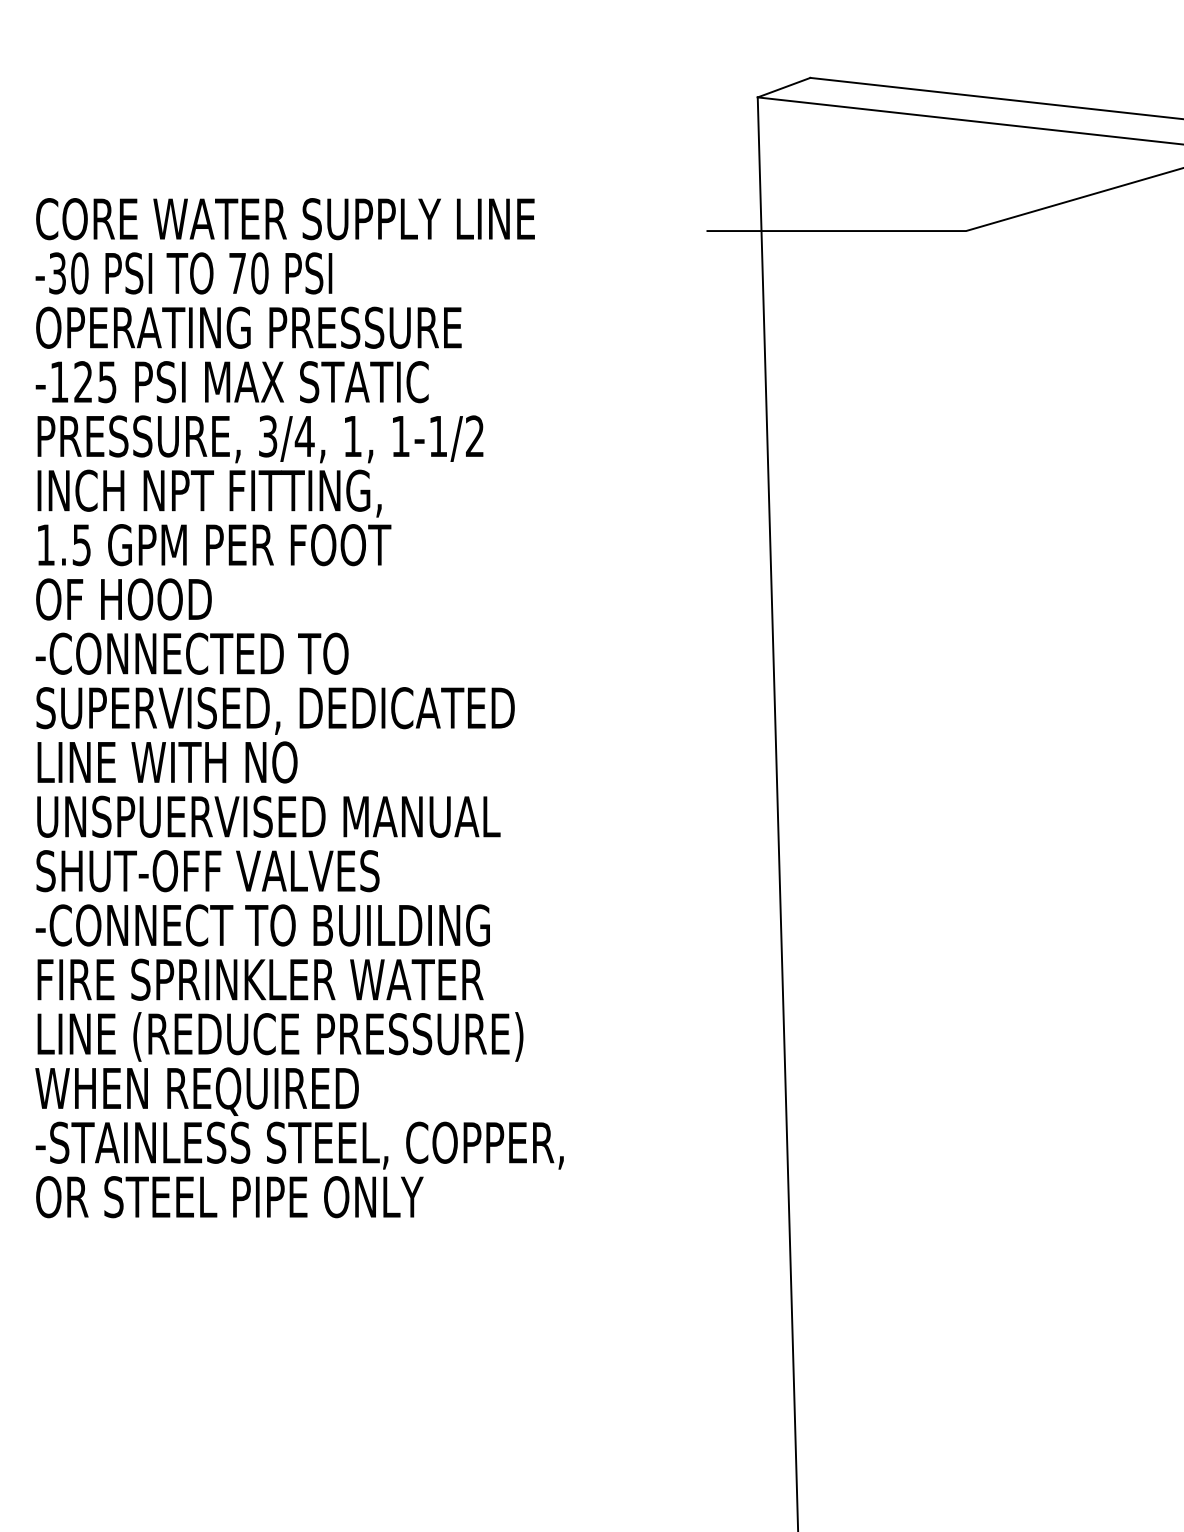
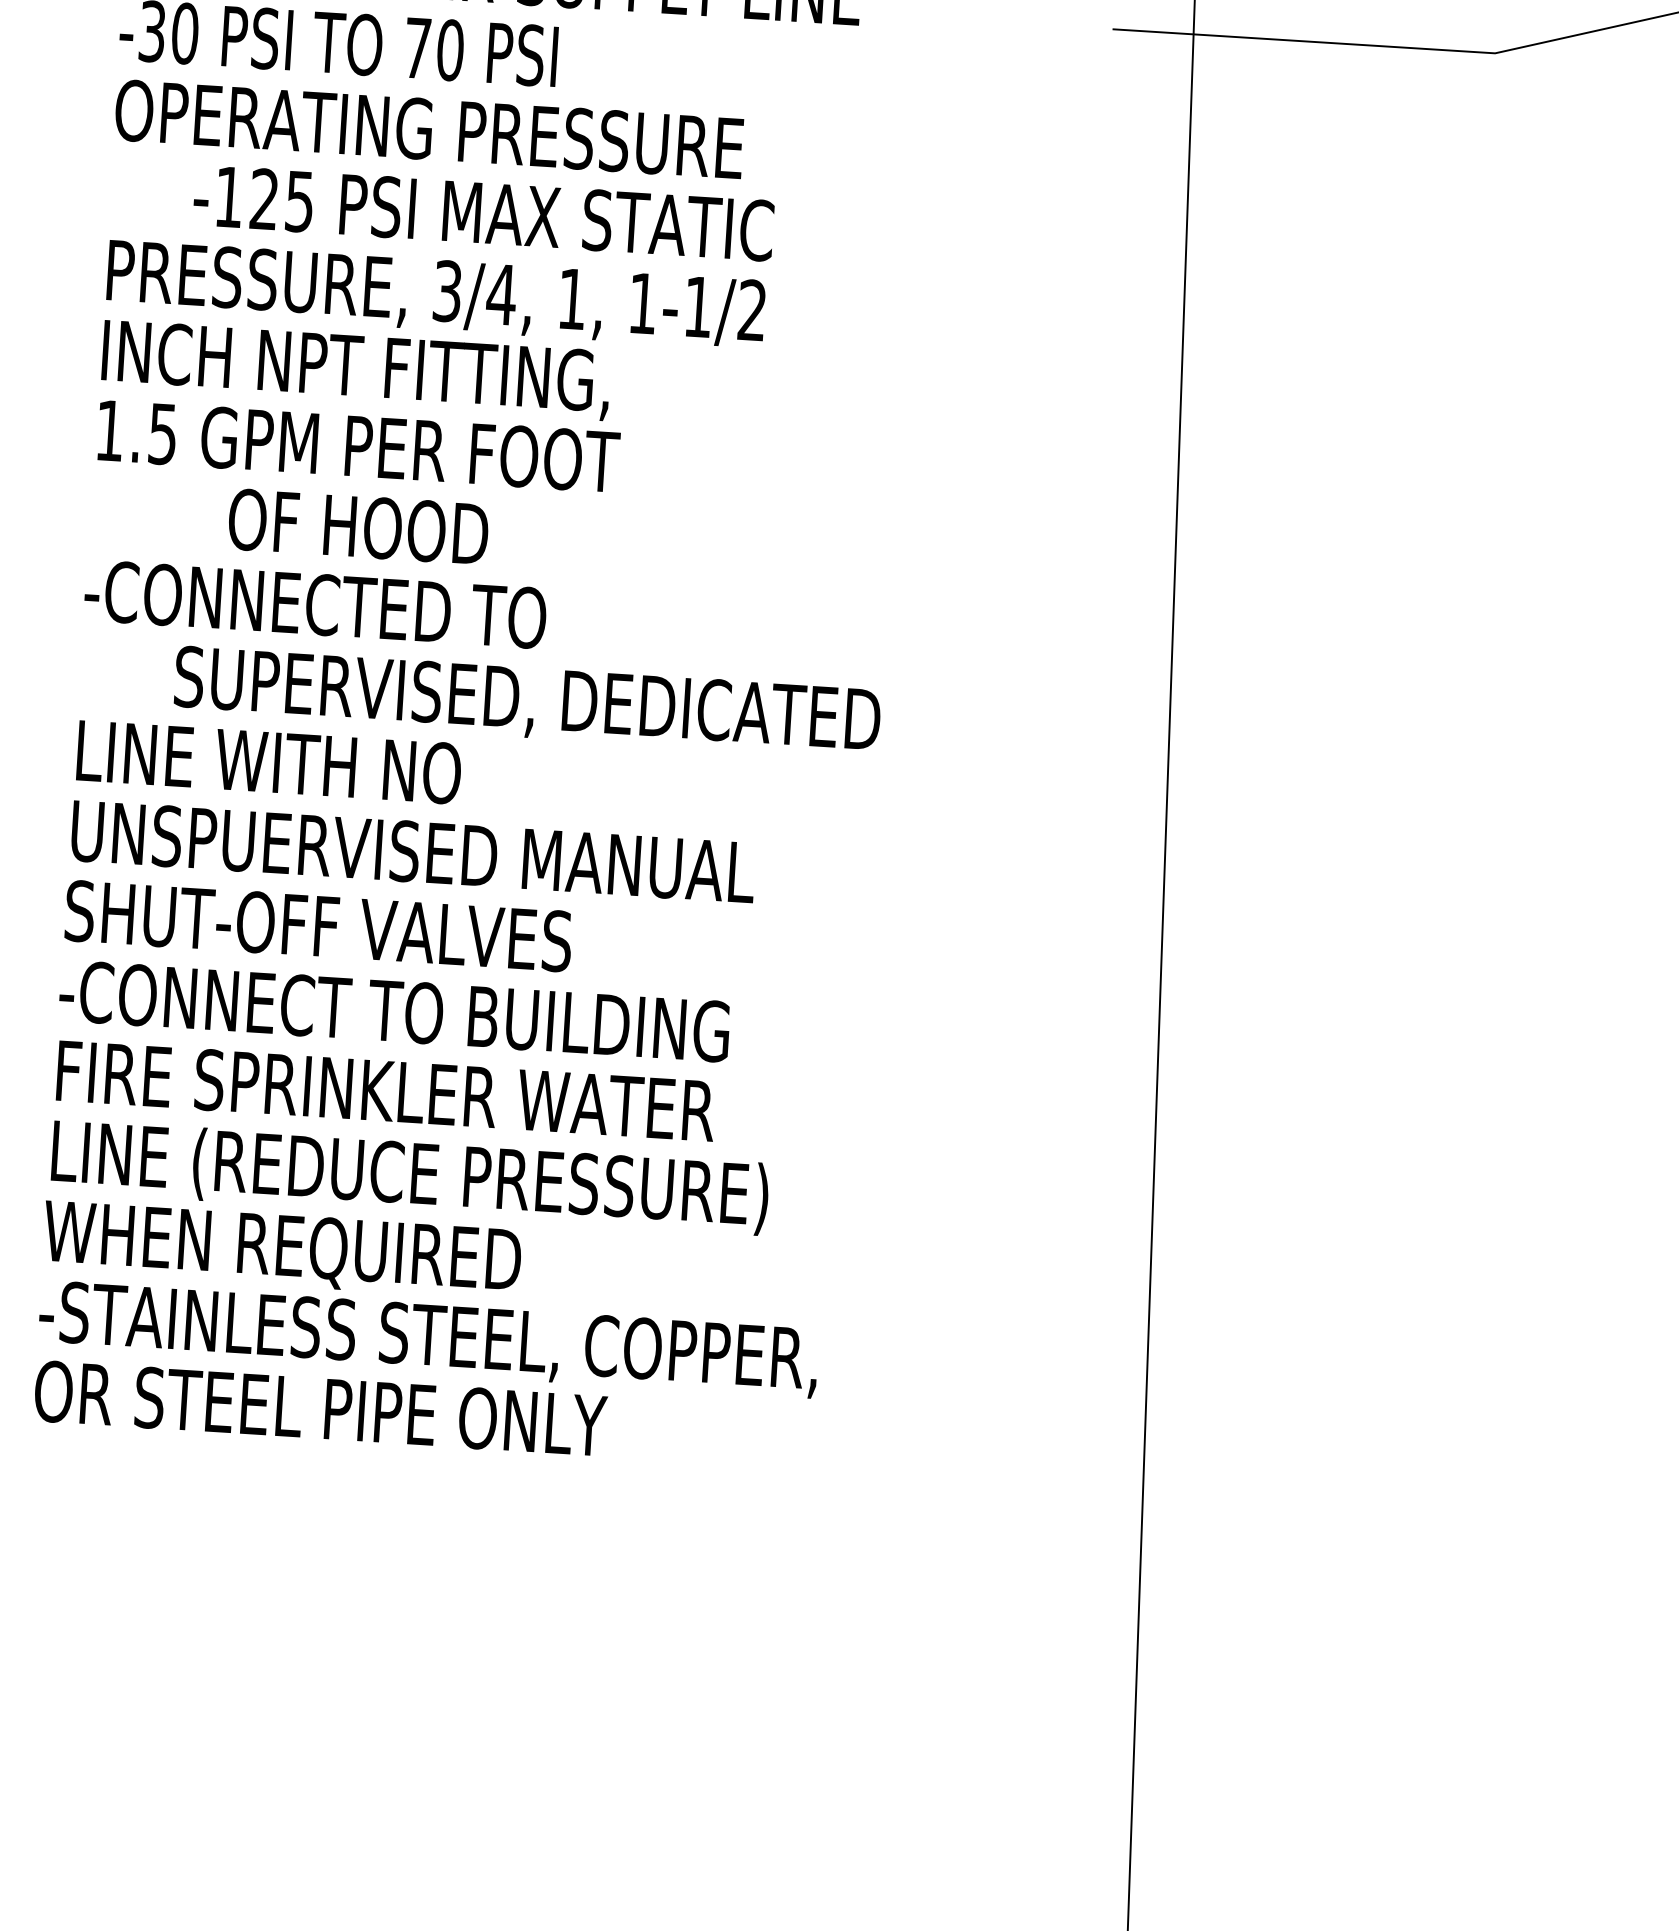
text: (231, 382) -> (482, 213), moved
text: (123, 599) -> (357, 526), moved
text: (275, 710) -> (527, 701), moved

